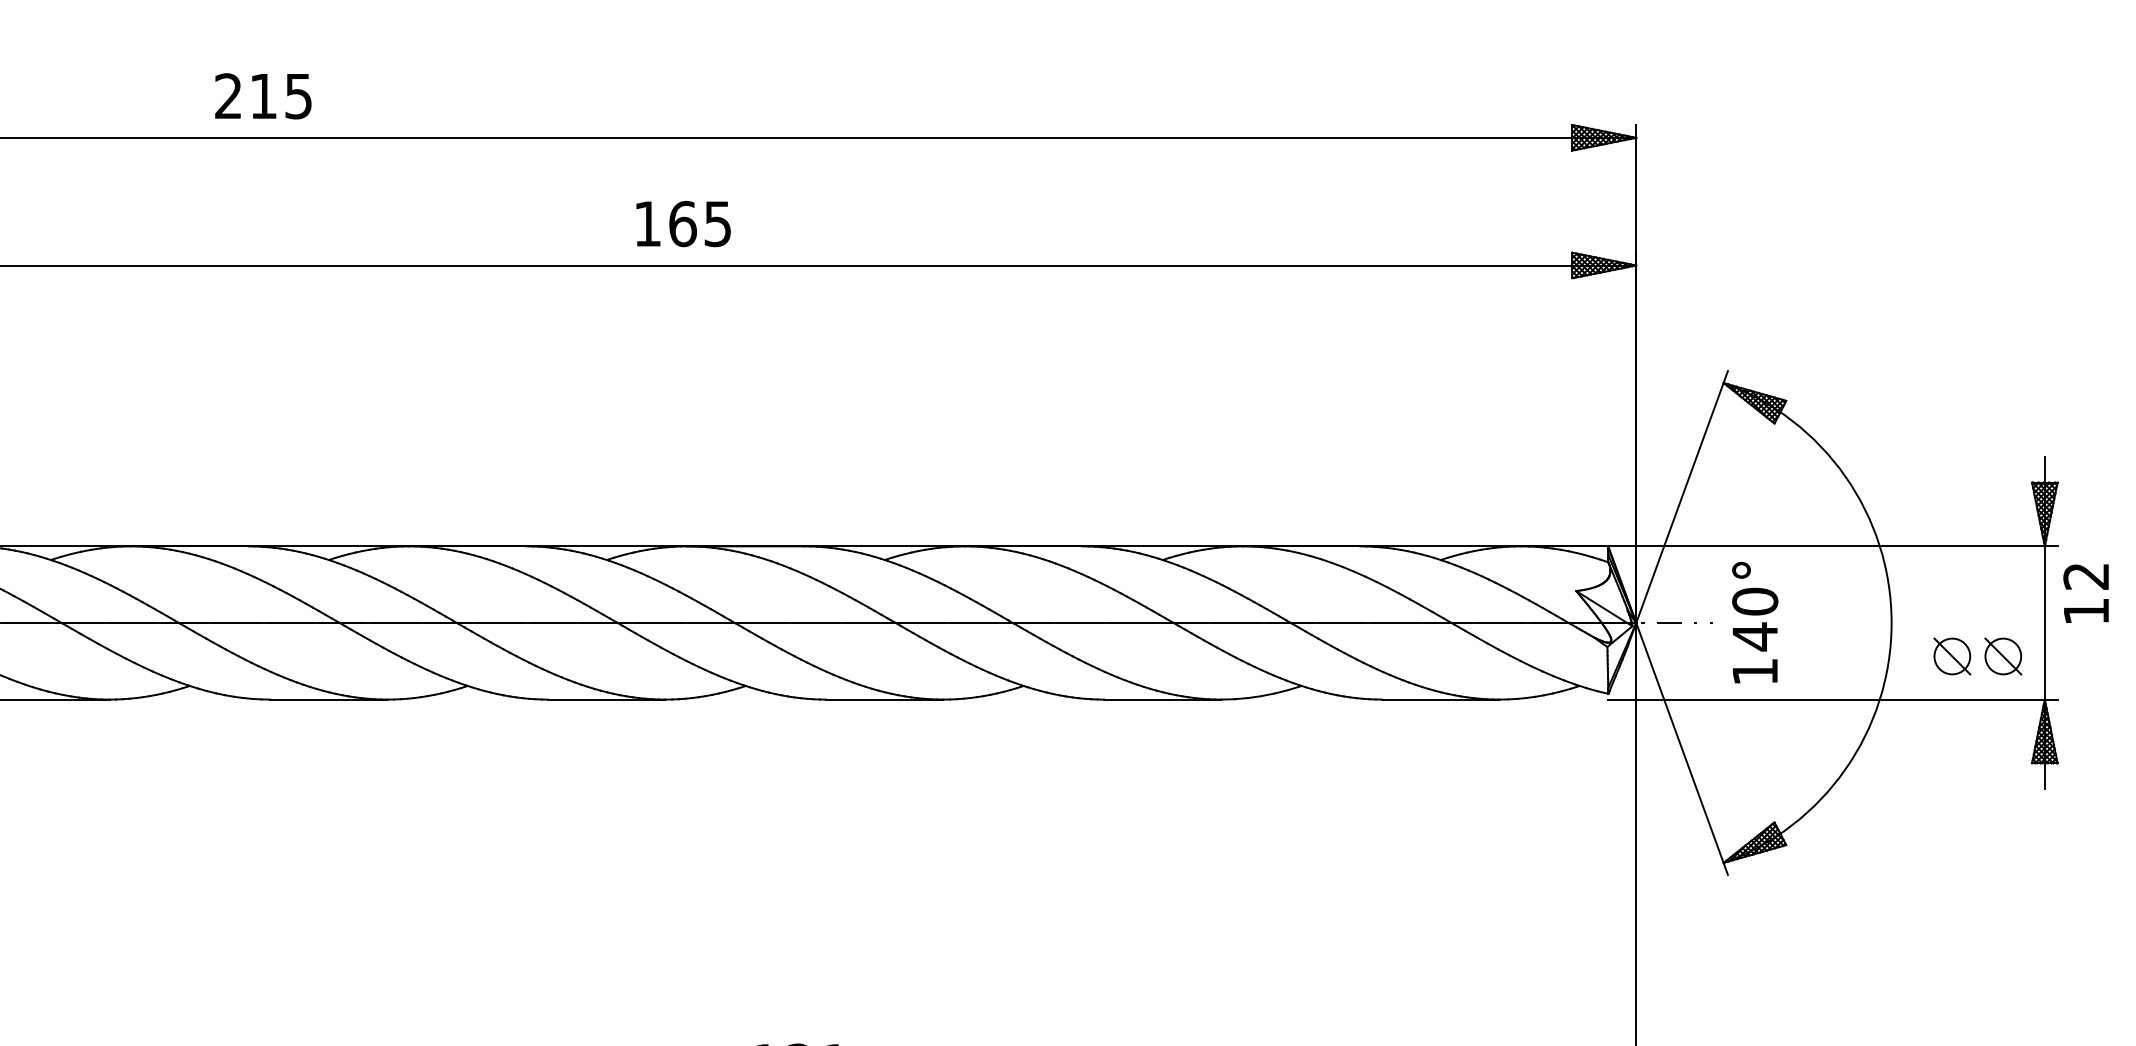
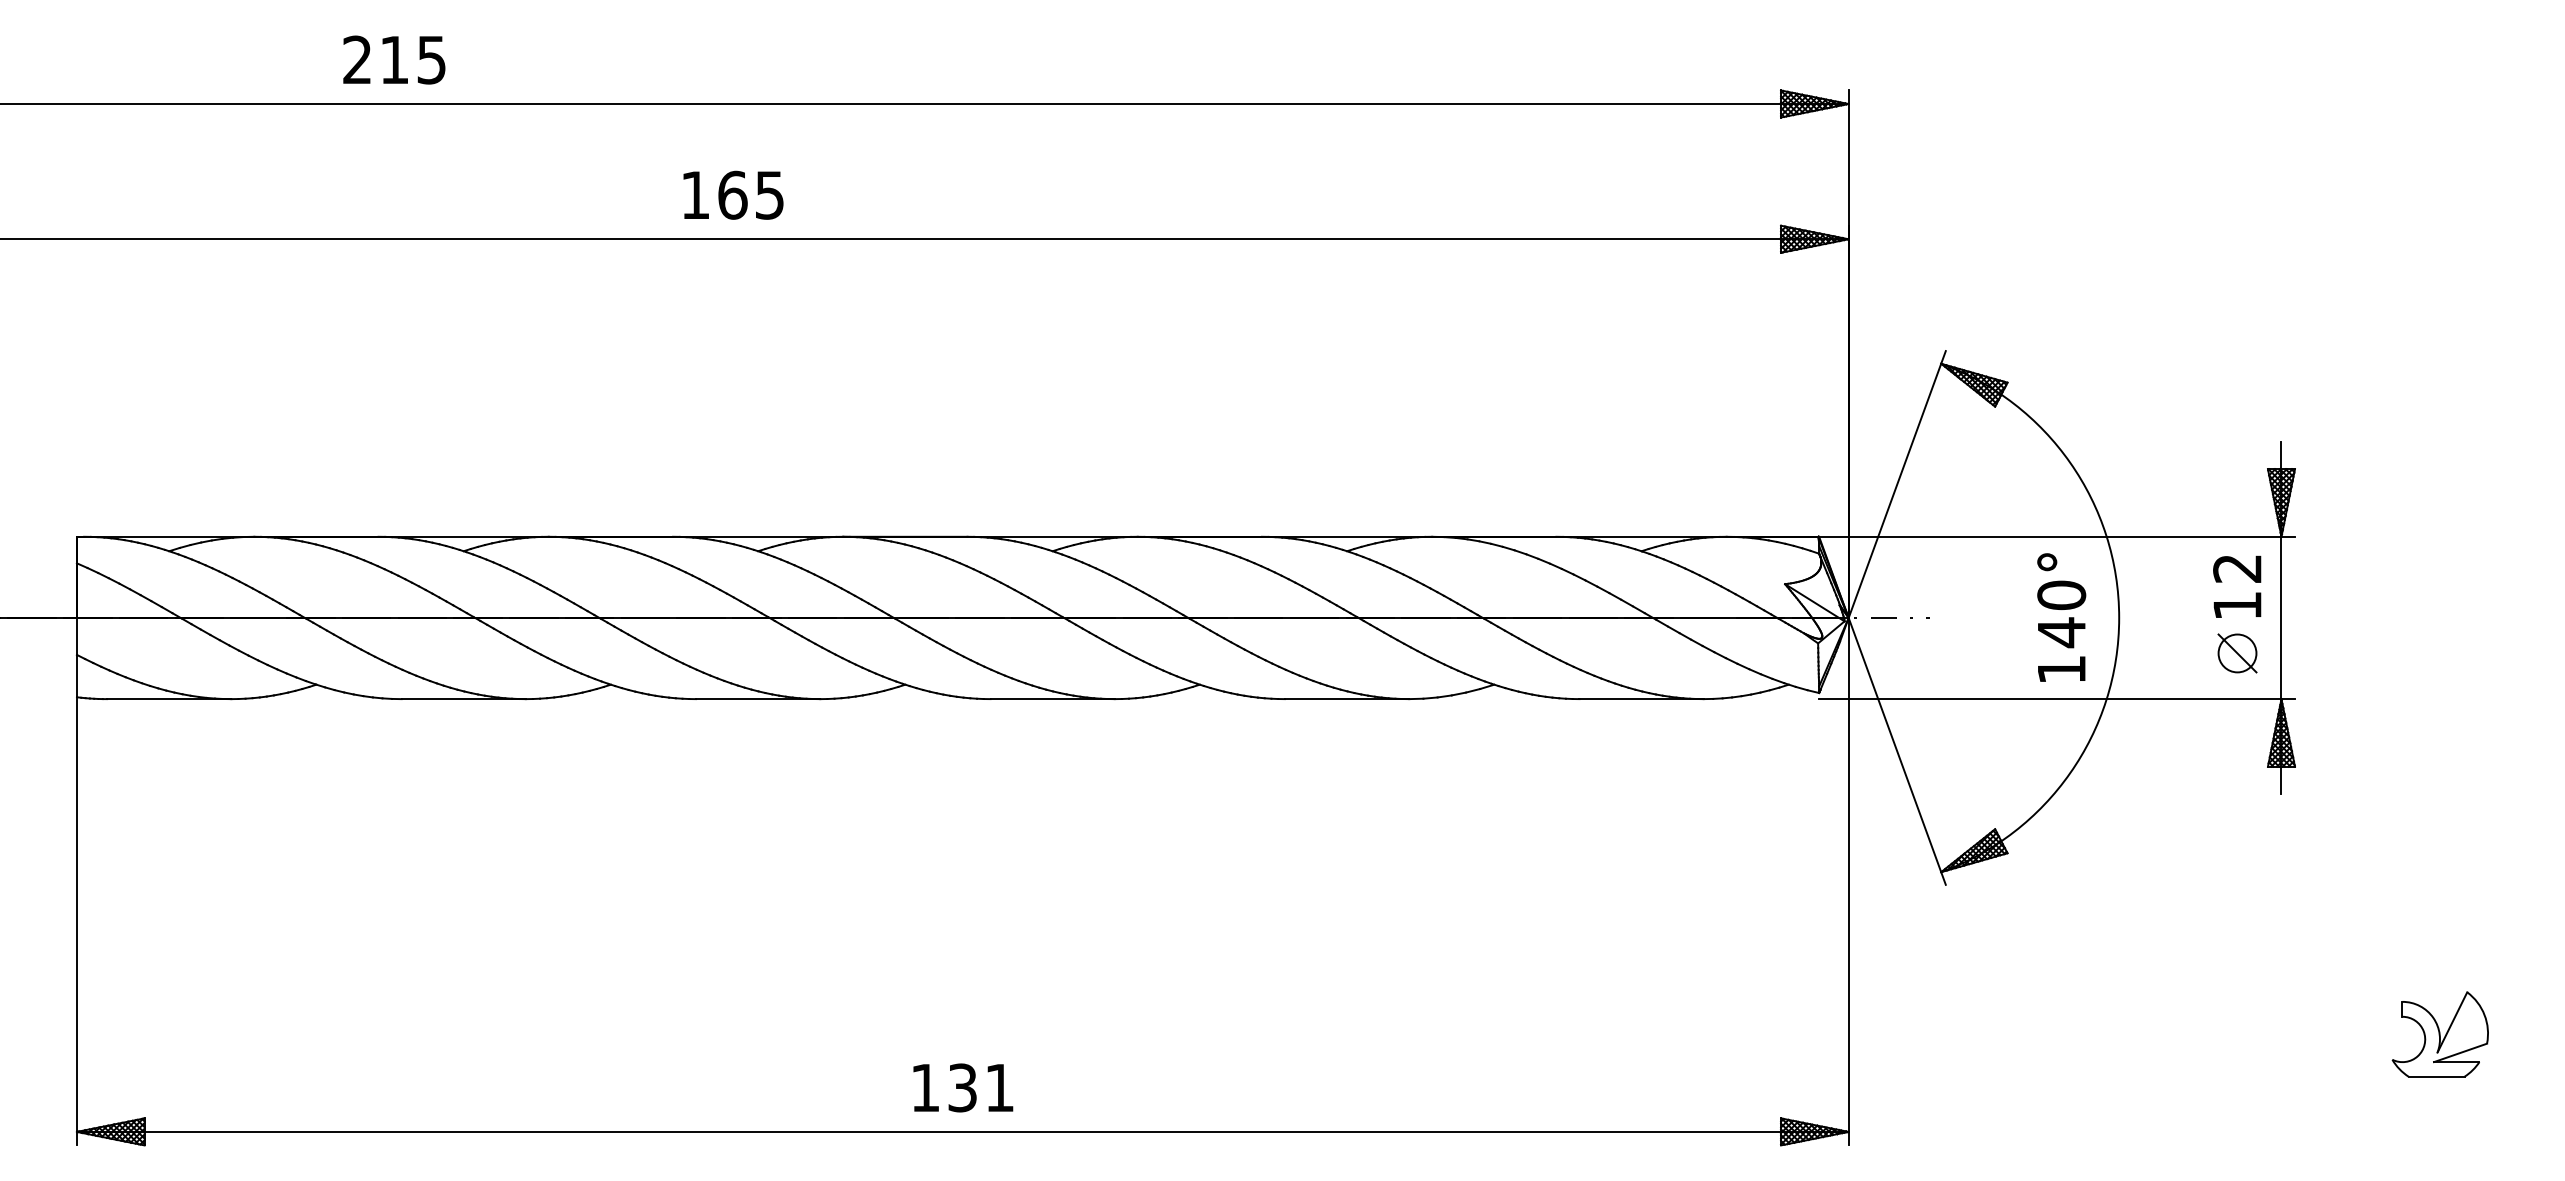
text: (683, 223) -> (733, 194), moved
text: (2086, 593) -> (2237, 586), moved
text: (1755, 622) -> (2061, 617), moved
part: (1952, 656) -> (2183, 653), removed

